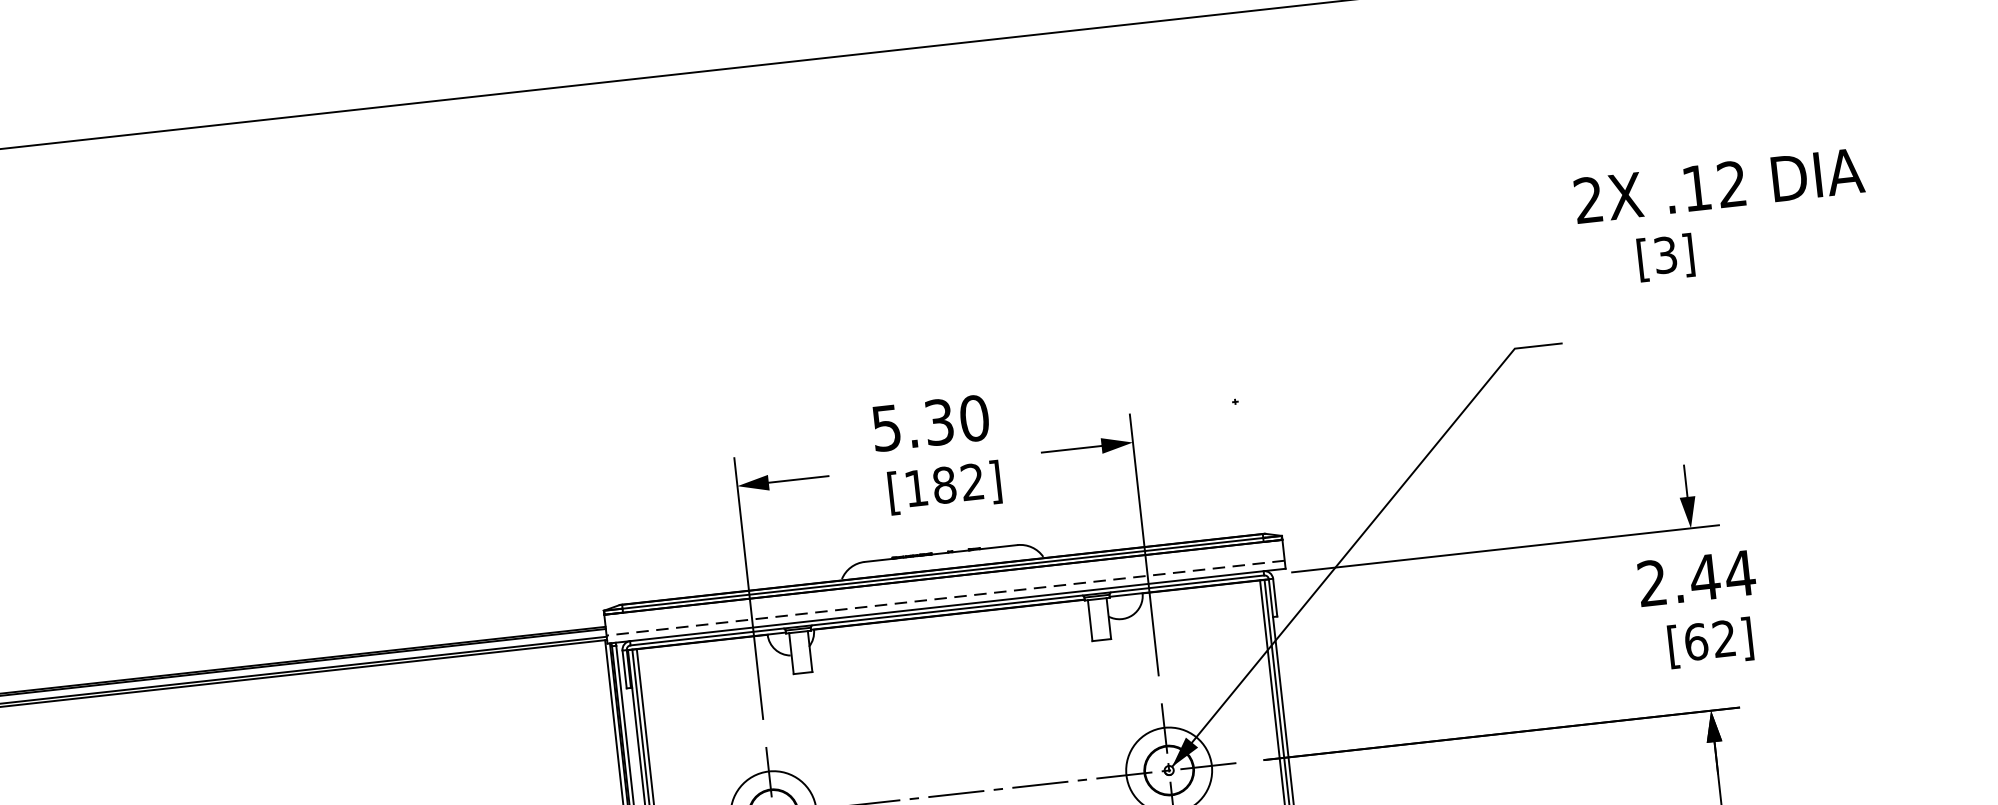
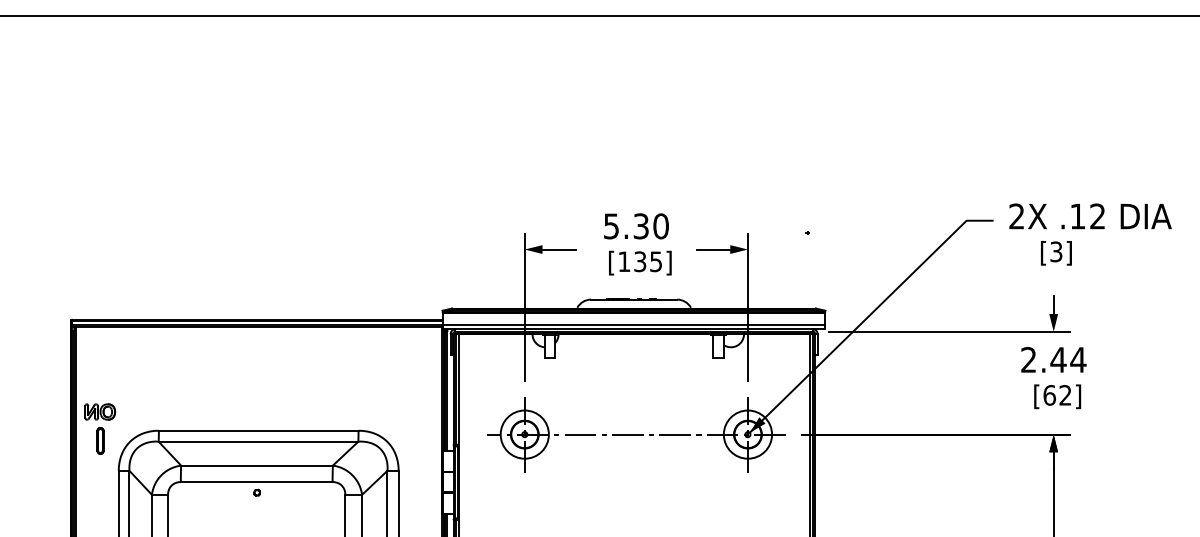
text: (1722, 217) -> (1090, 234), moved
text: (957, 483) -> (647, 261), [182] -> [135]
line: (944, 597) -> (633, 324), dashed -> solid

